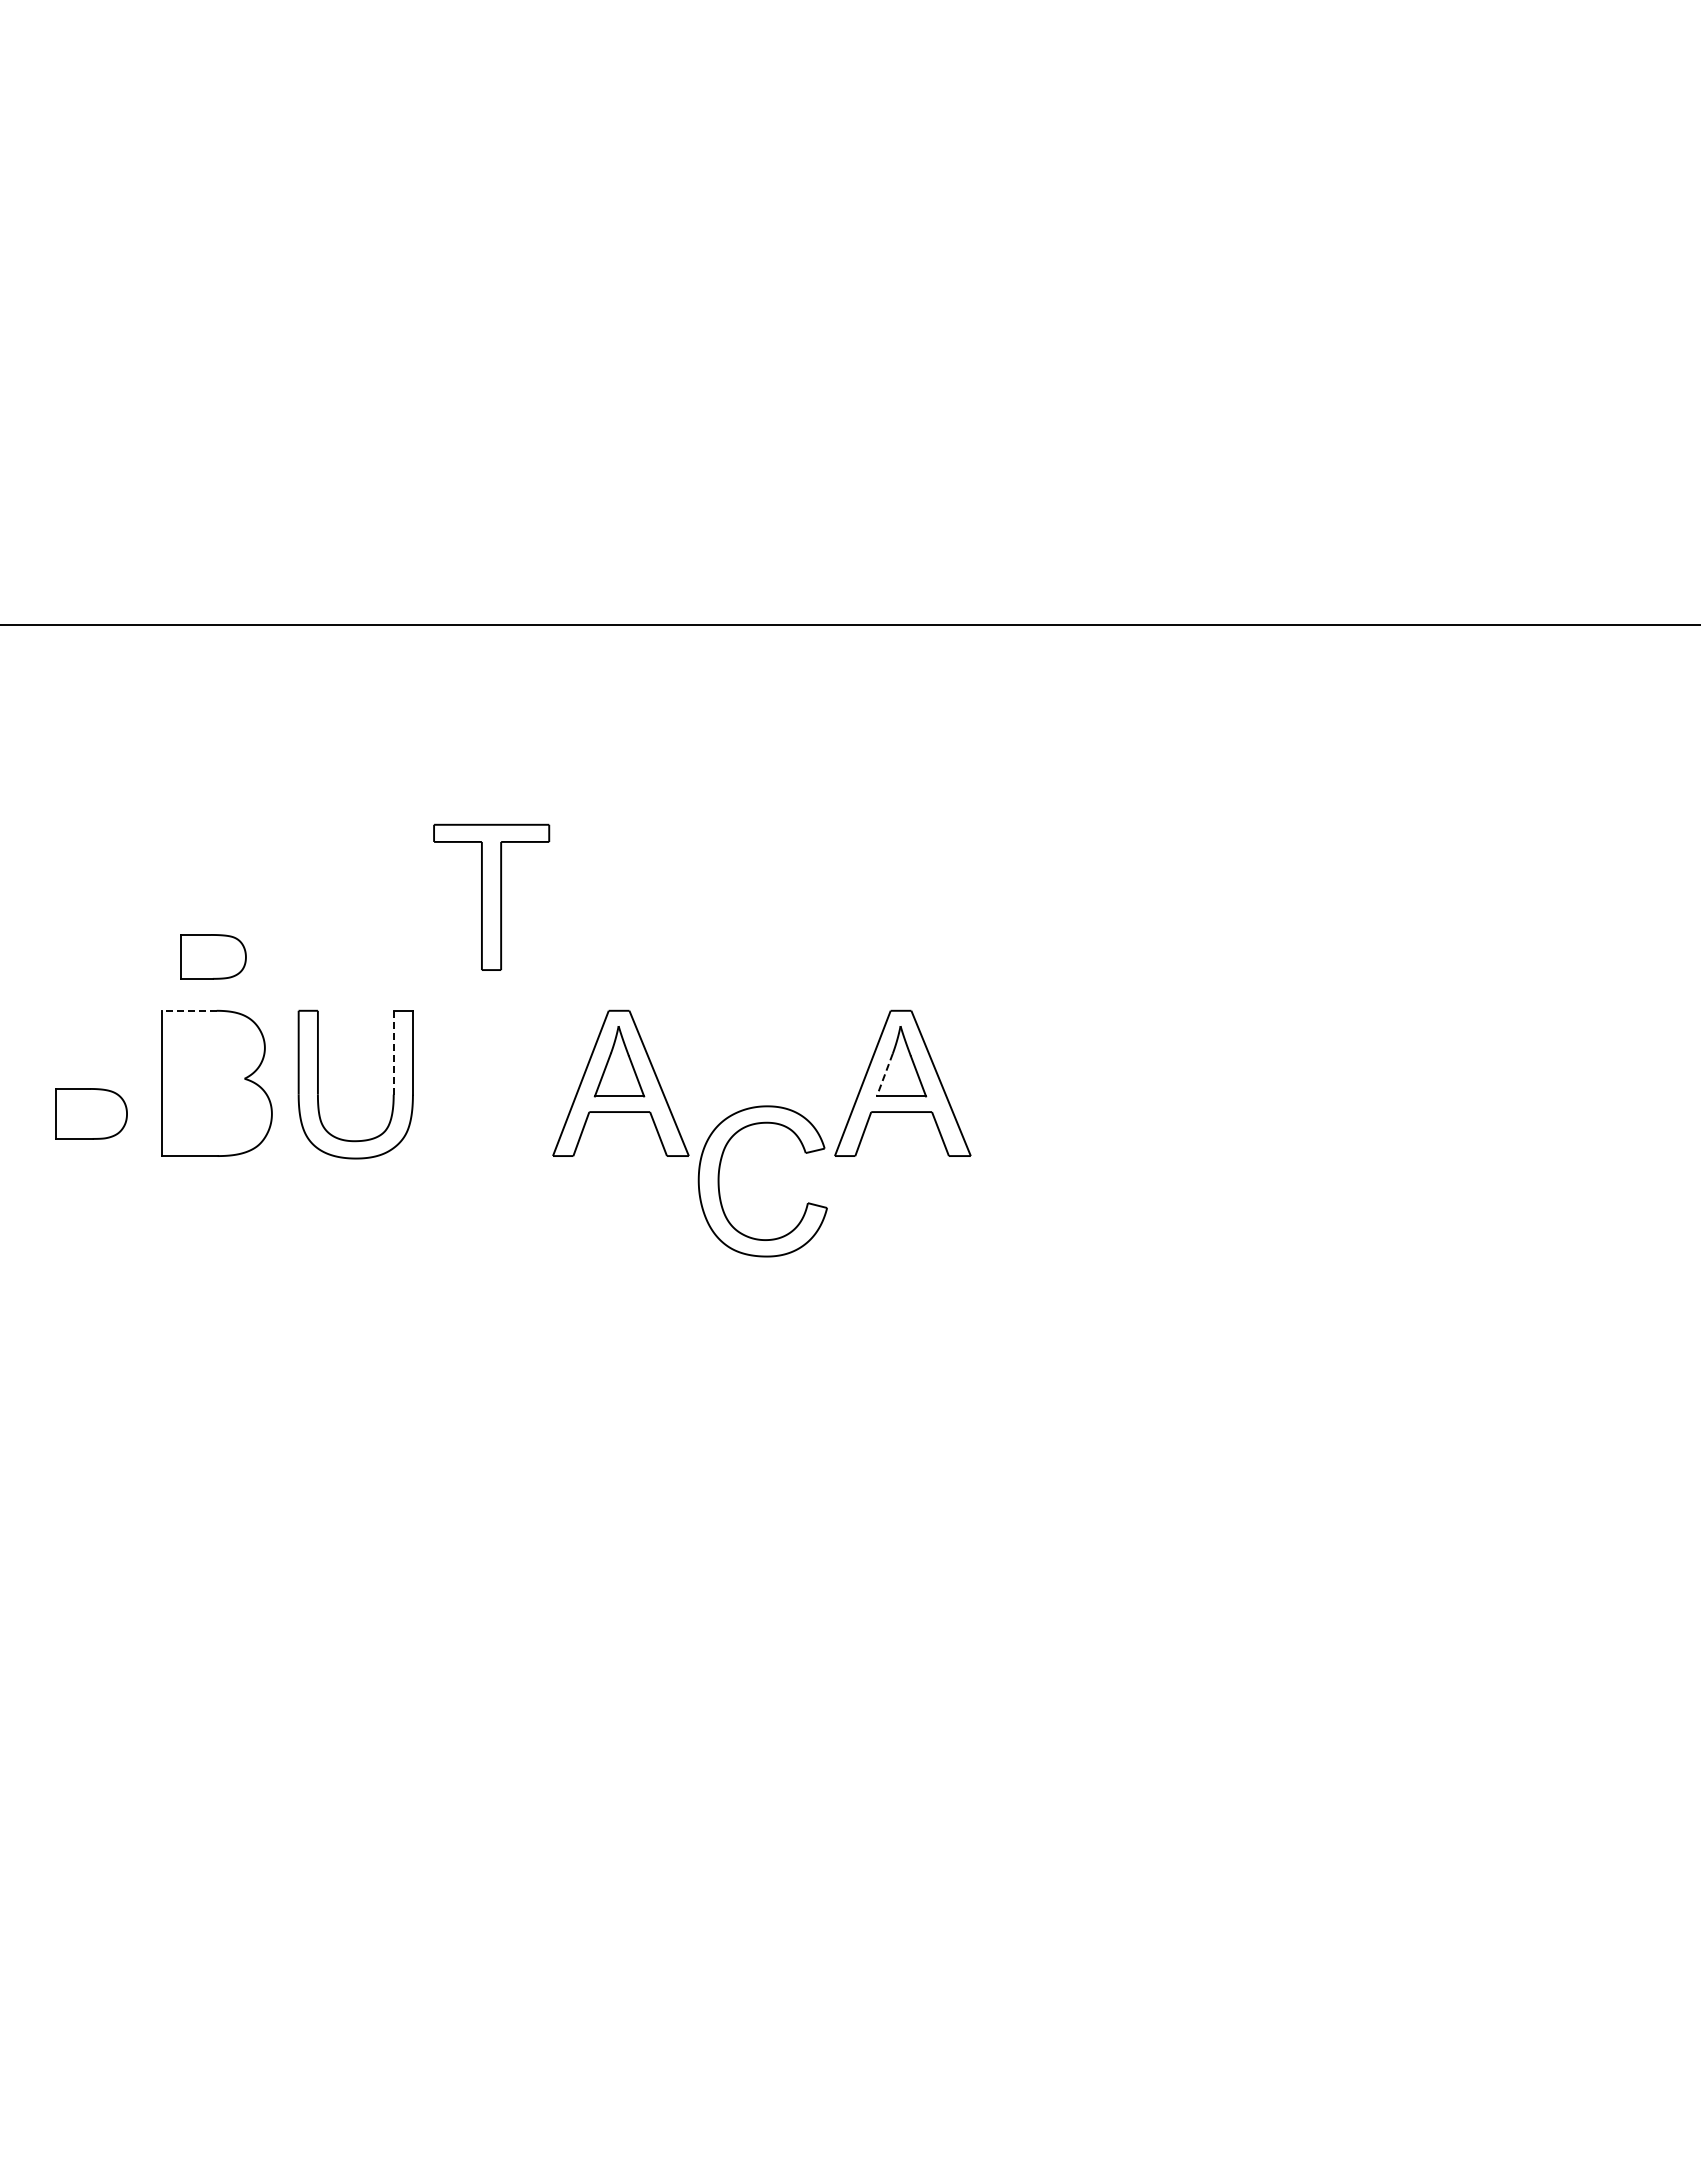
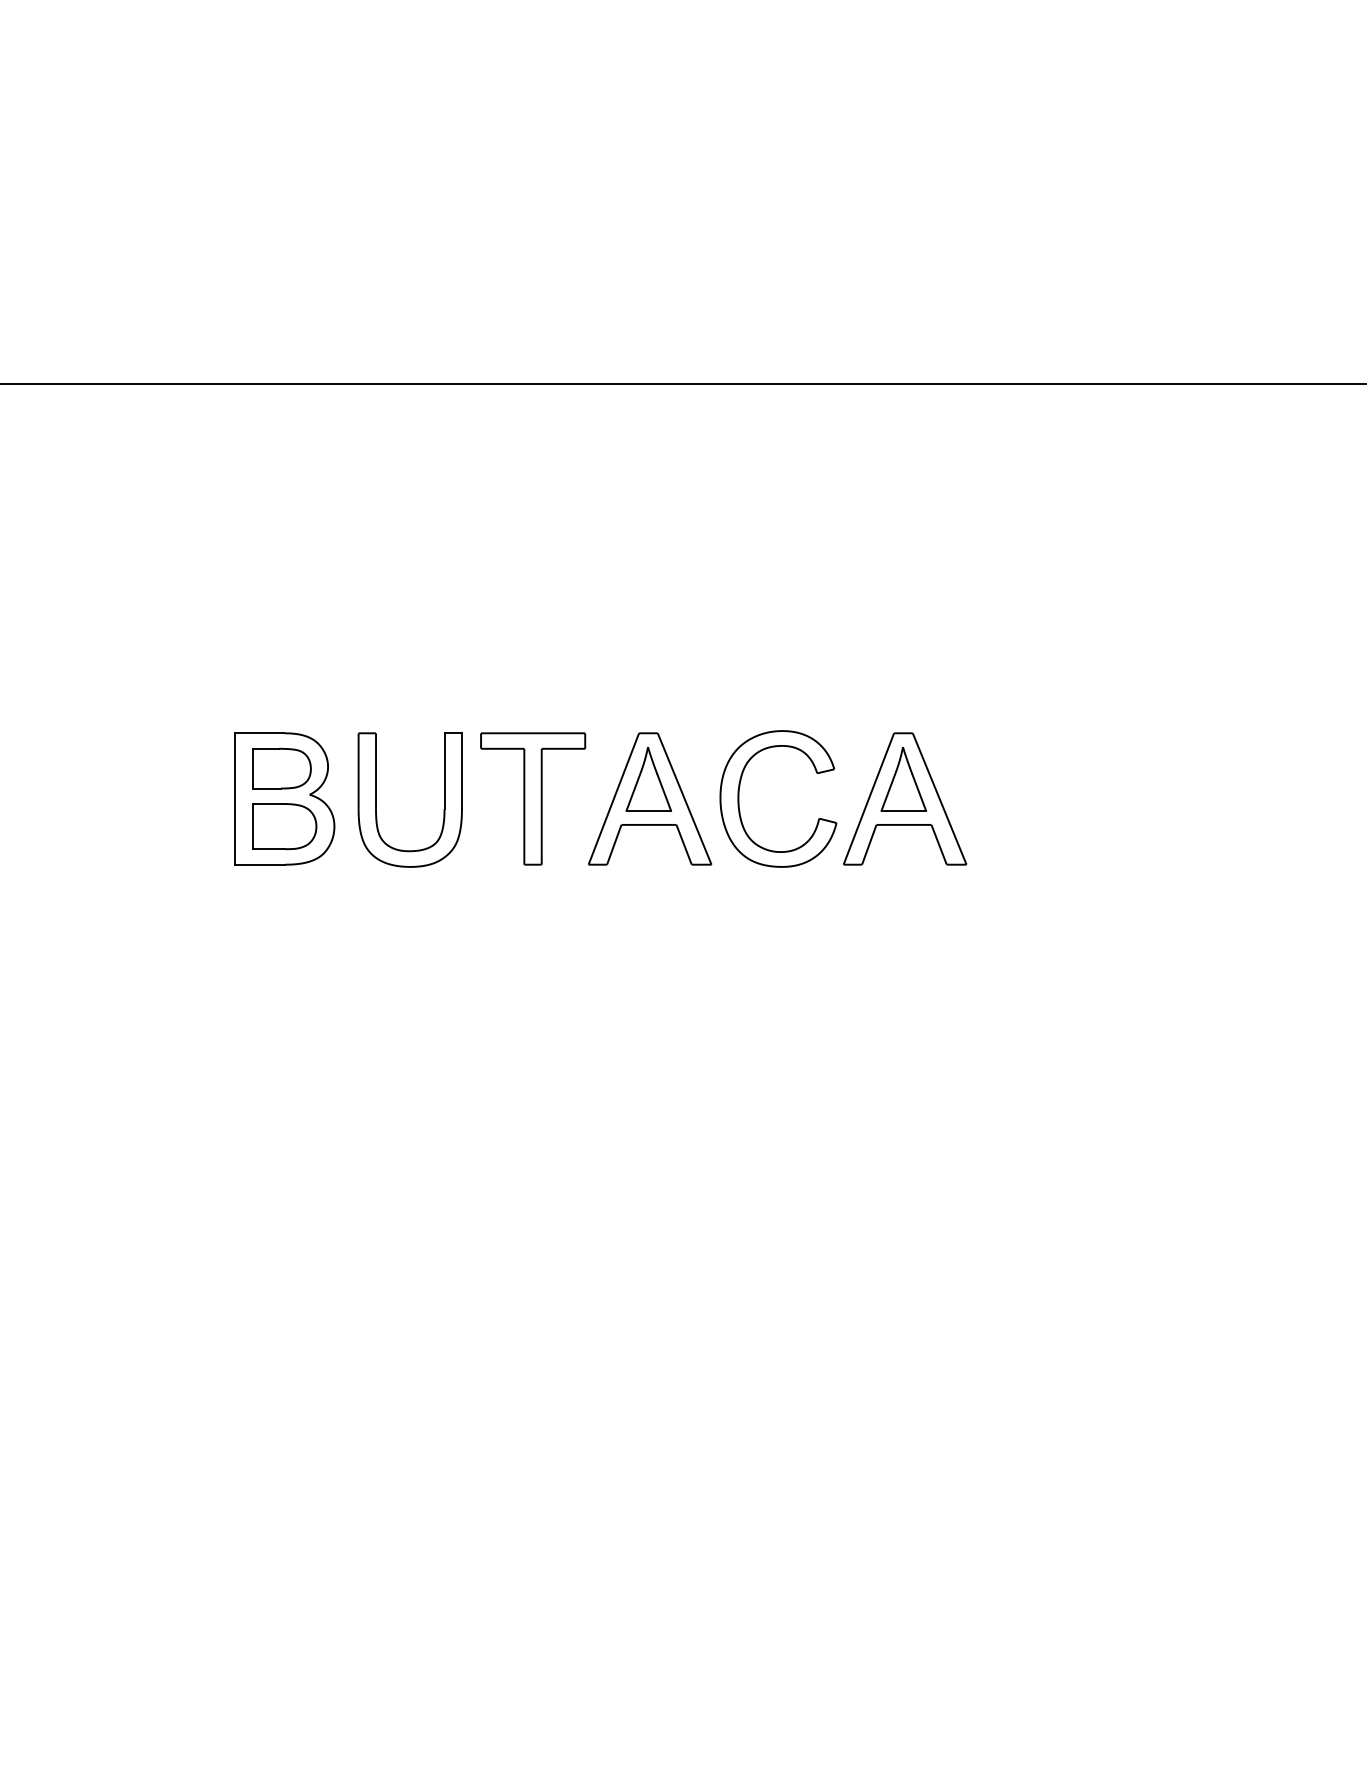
part: (491, 896) -> (533, 798), moved
part: (213, 956) -> (281, 768), moved
line: (188, 1010) -> (258, 733), dashed -> solid
line: (393, 1052) -> (444, 771), dashed -> solid
line: (884, 1075) -> (888, 791), dashed -> solid
part: (91, 1113) -> (284, 826), moved
part: (719, 1181) -> (739, 799), moved

